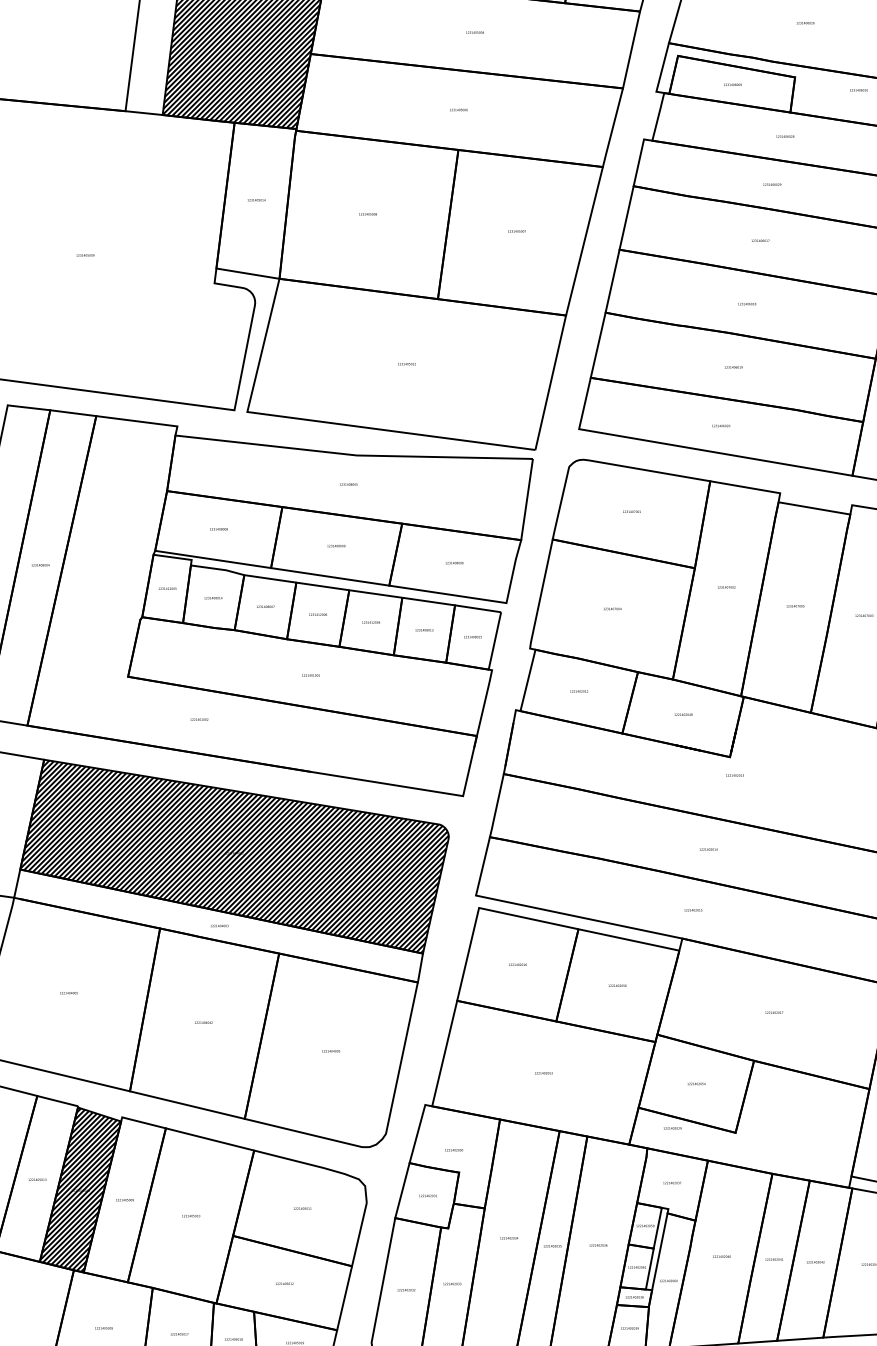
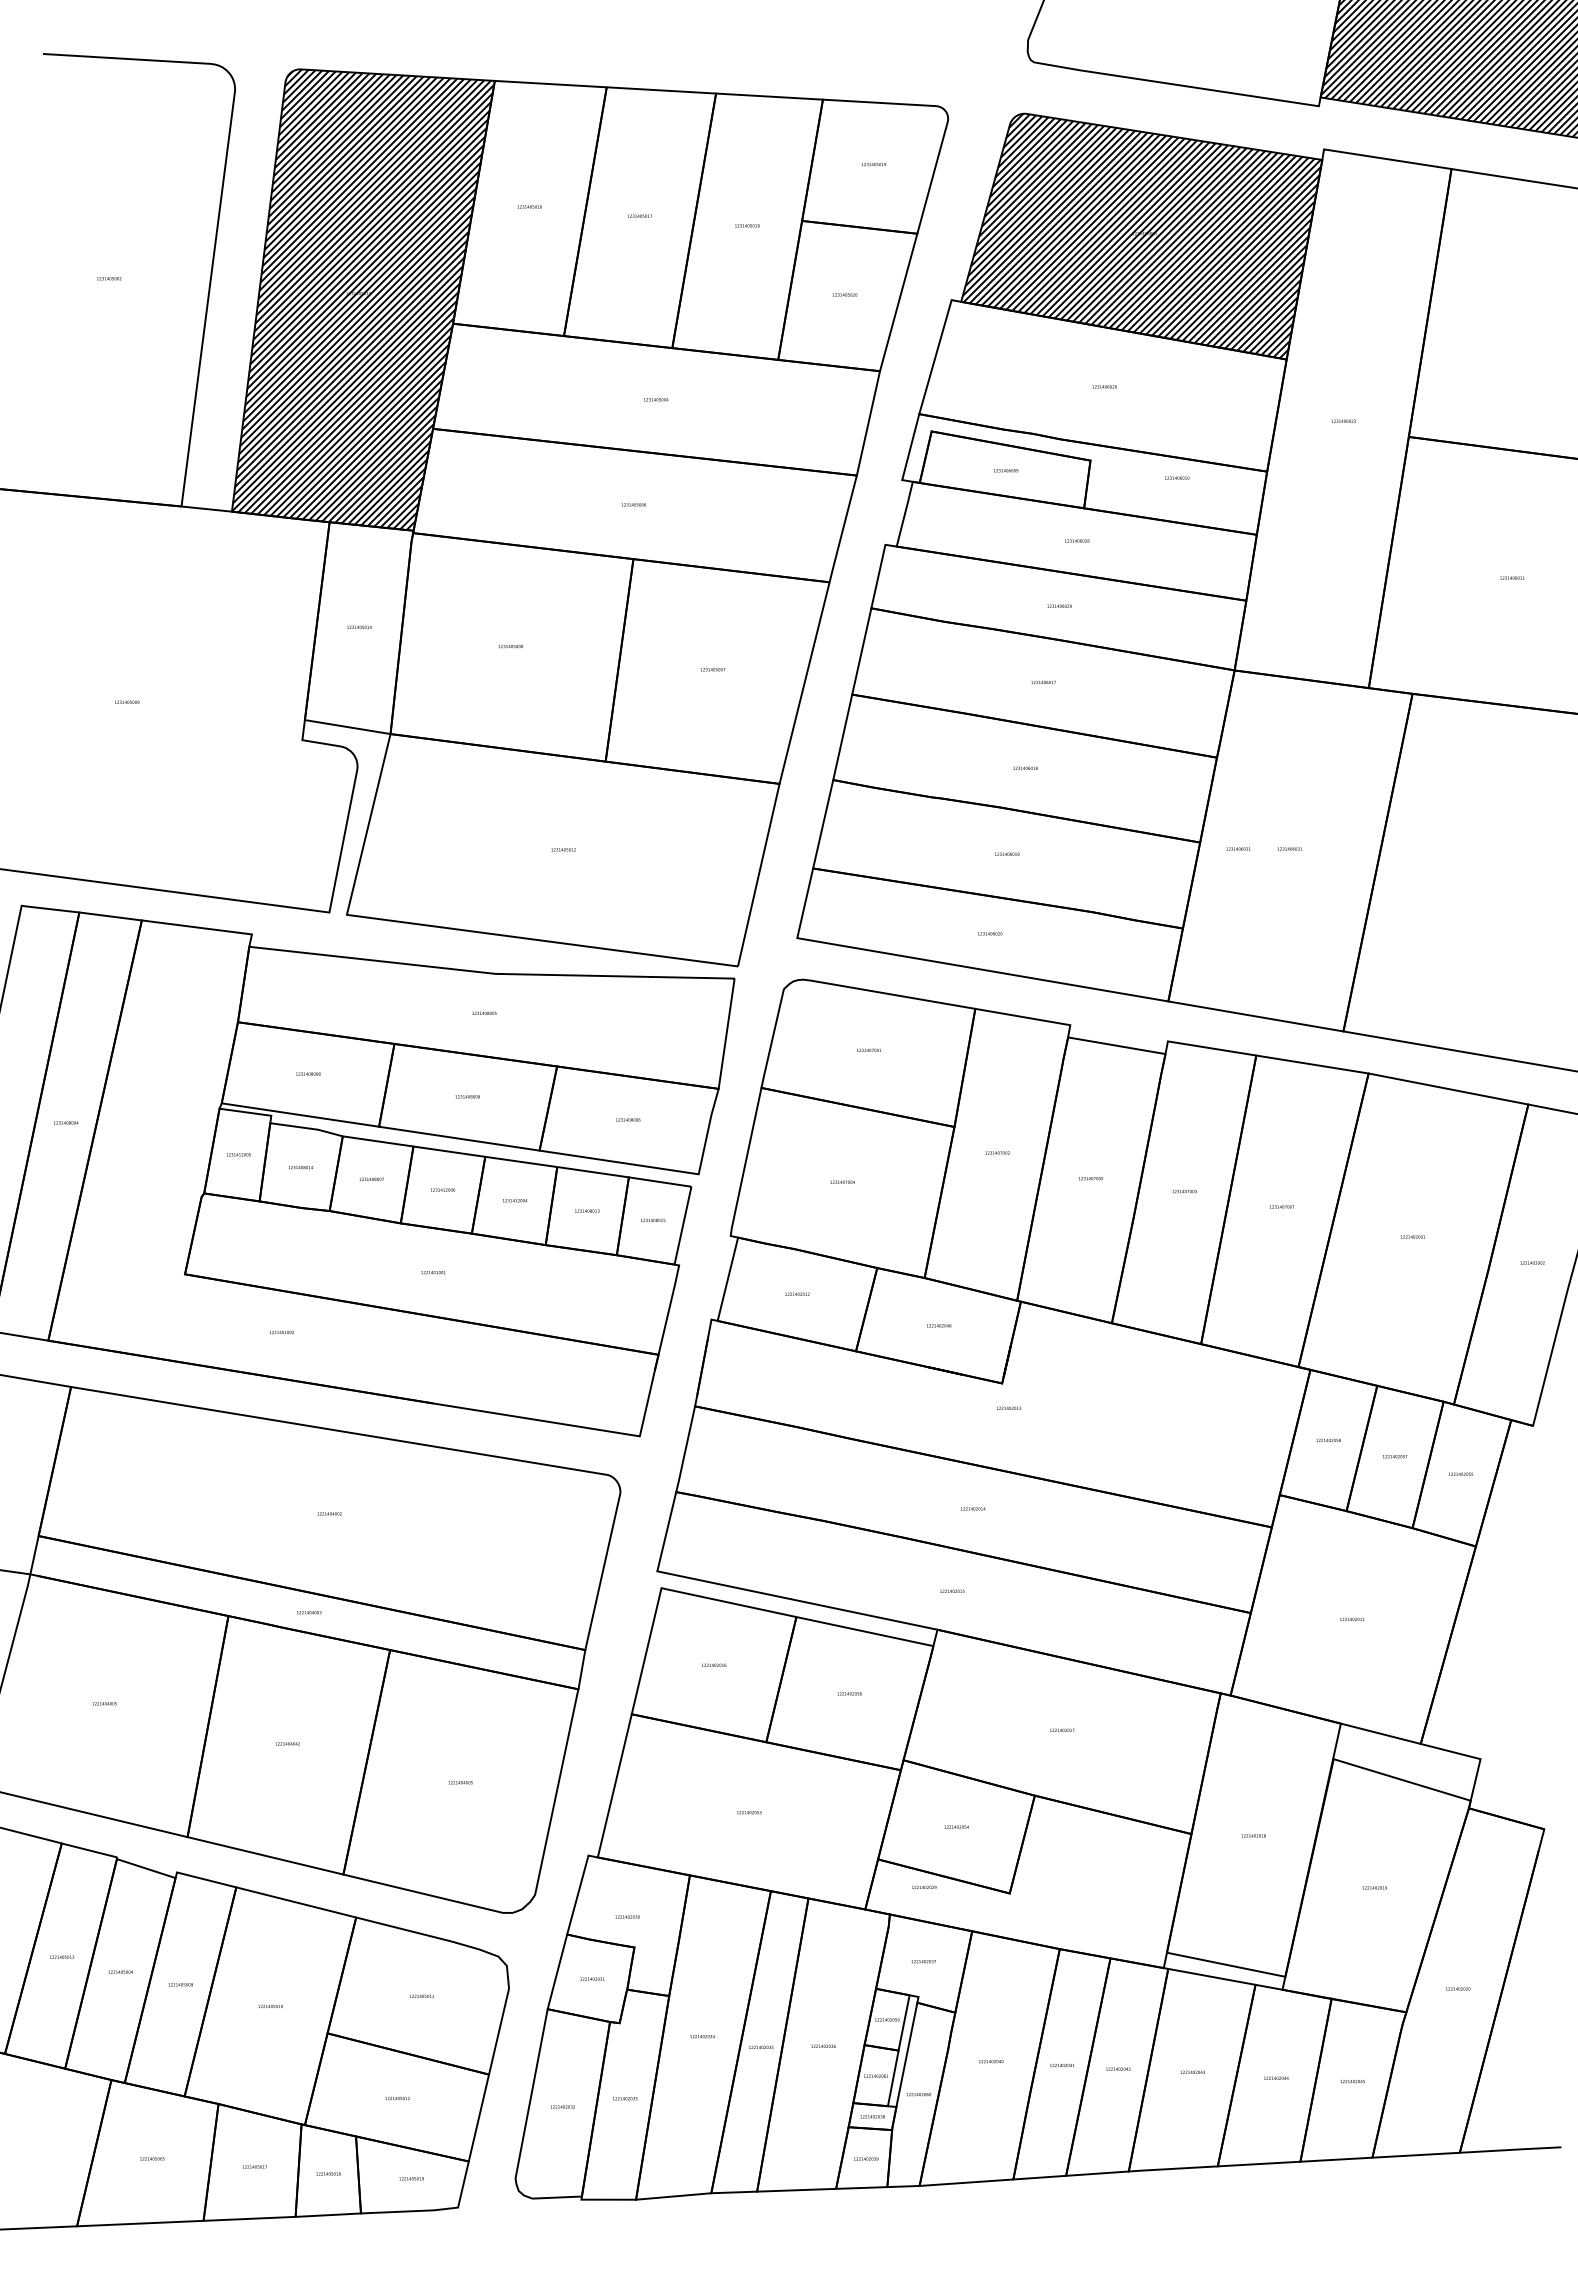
hatch: (234, 856) -> (329, 1518), removed
hatch: (80, 1190) -> (120, 1971), removed

